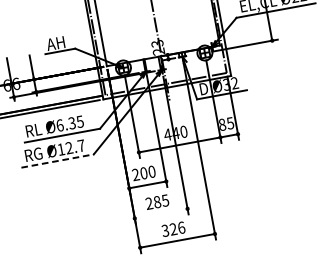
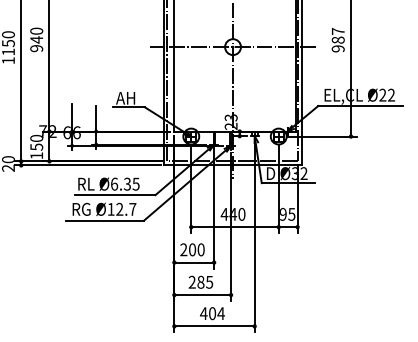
text: (222, 124) -> (283, 214), 85 -> 95
line: (57, 160) -> (105, 220), dashed -> solid
line: (161, 214) -> (202, 295), added
text: (173, 229) -> (212, 313), 326 -> 404

